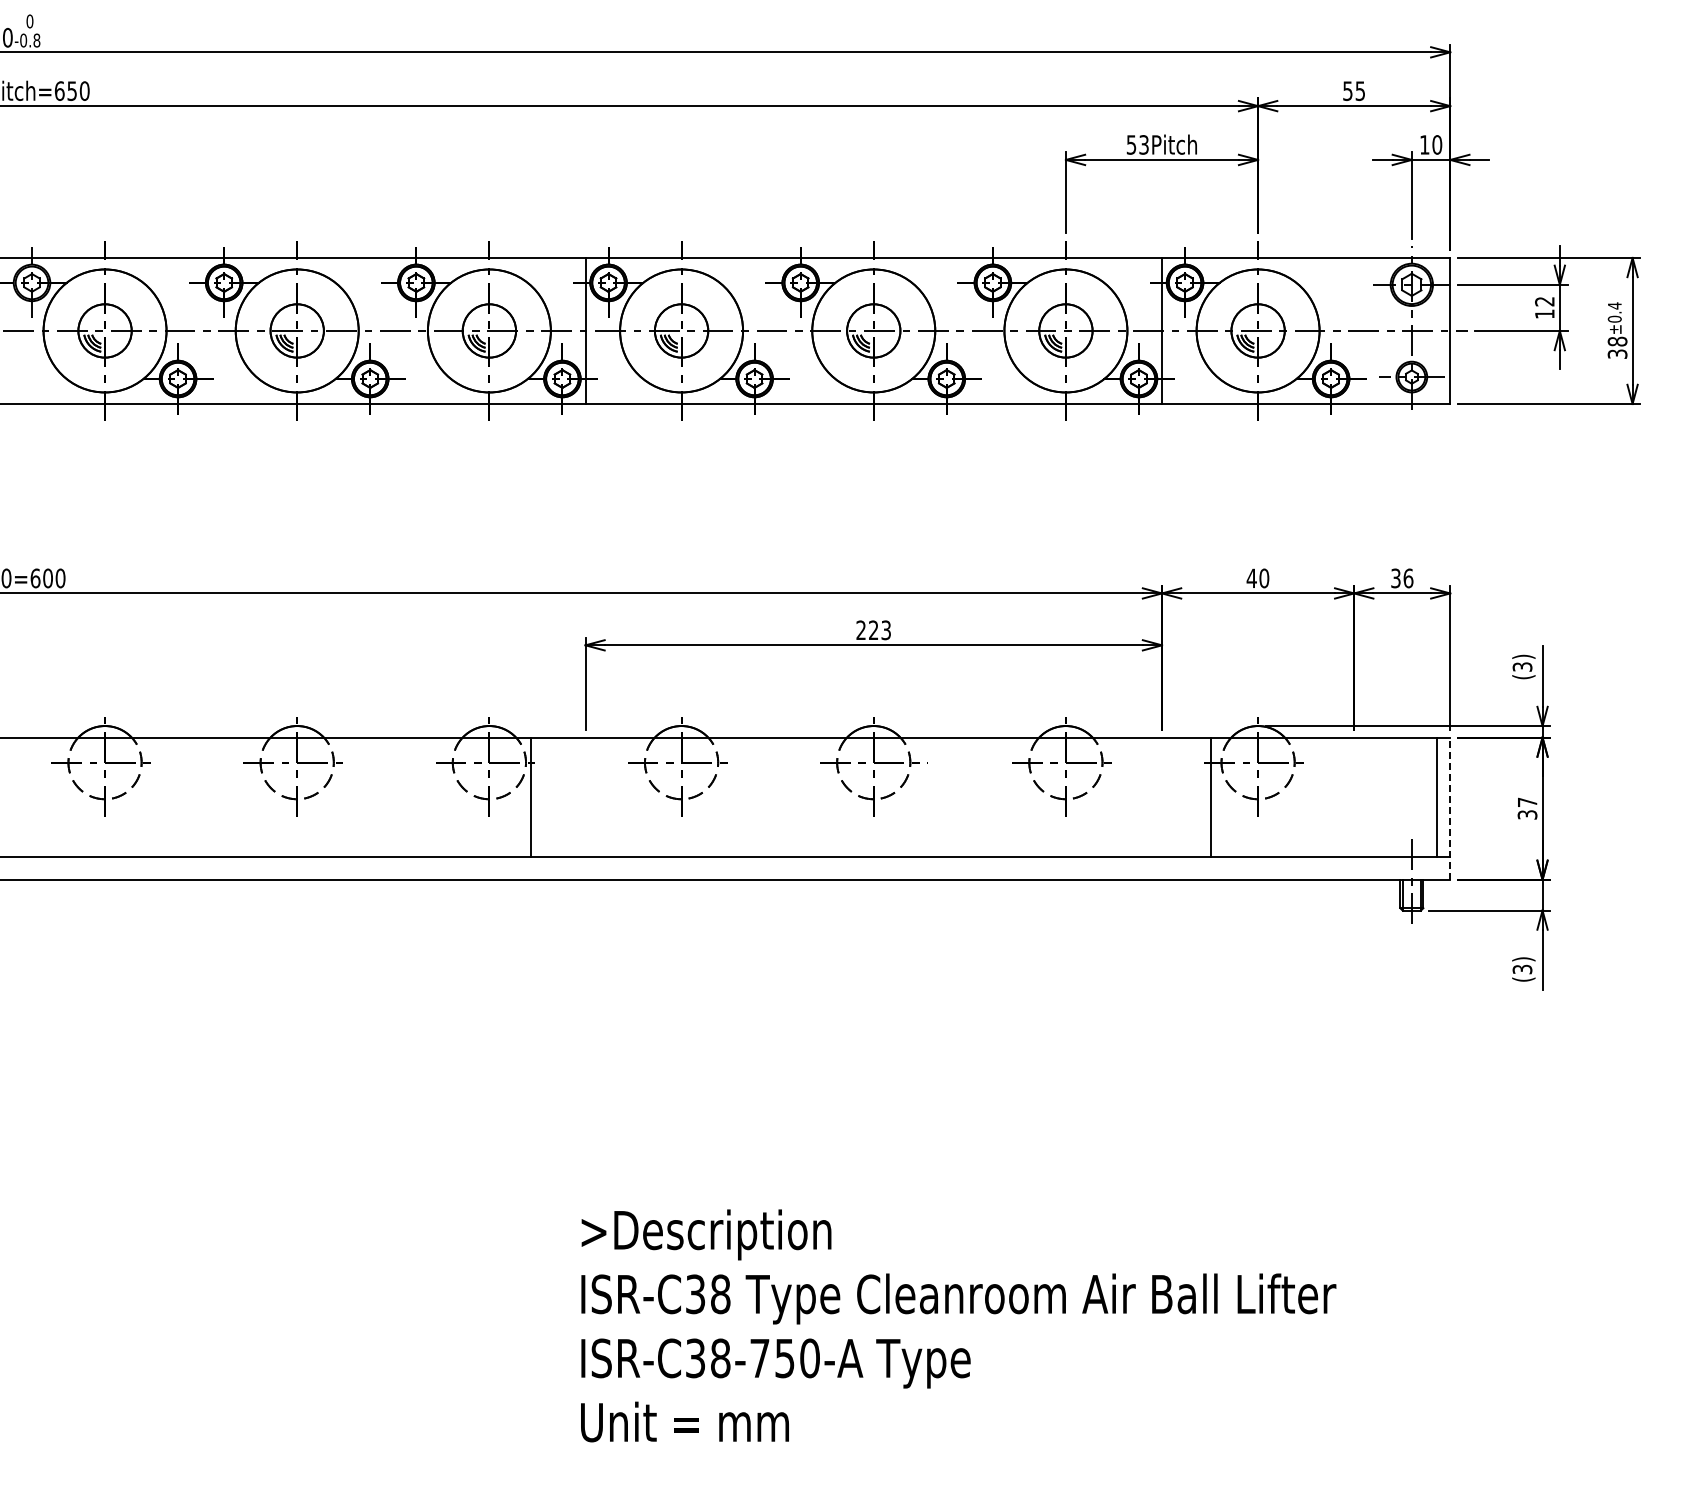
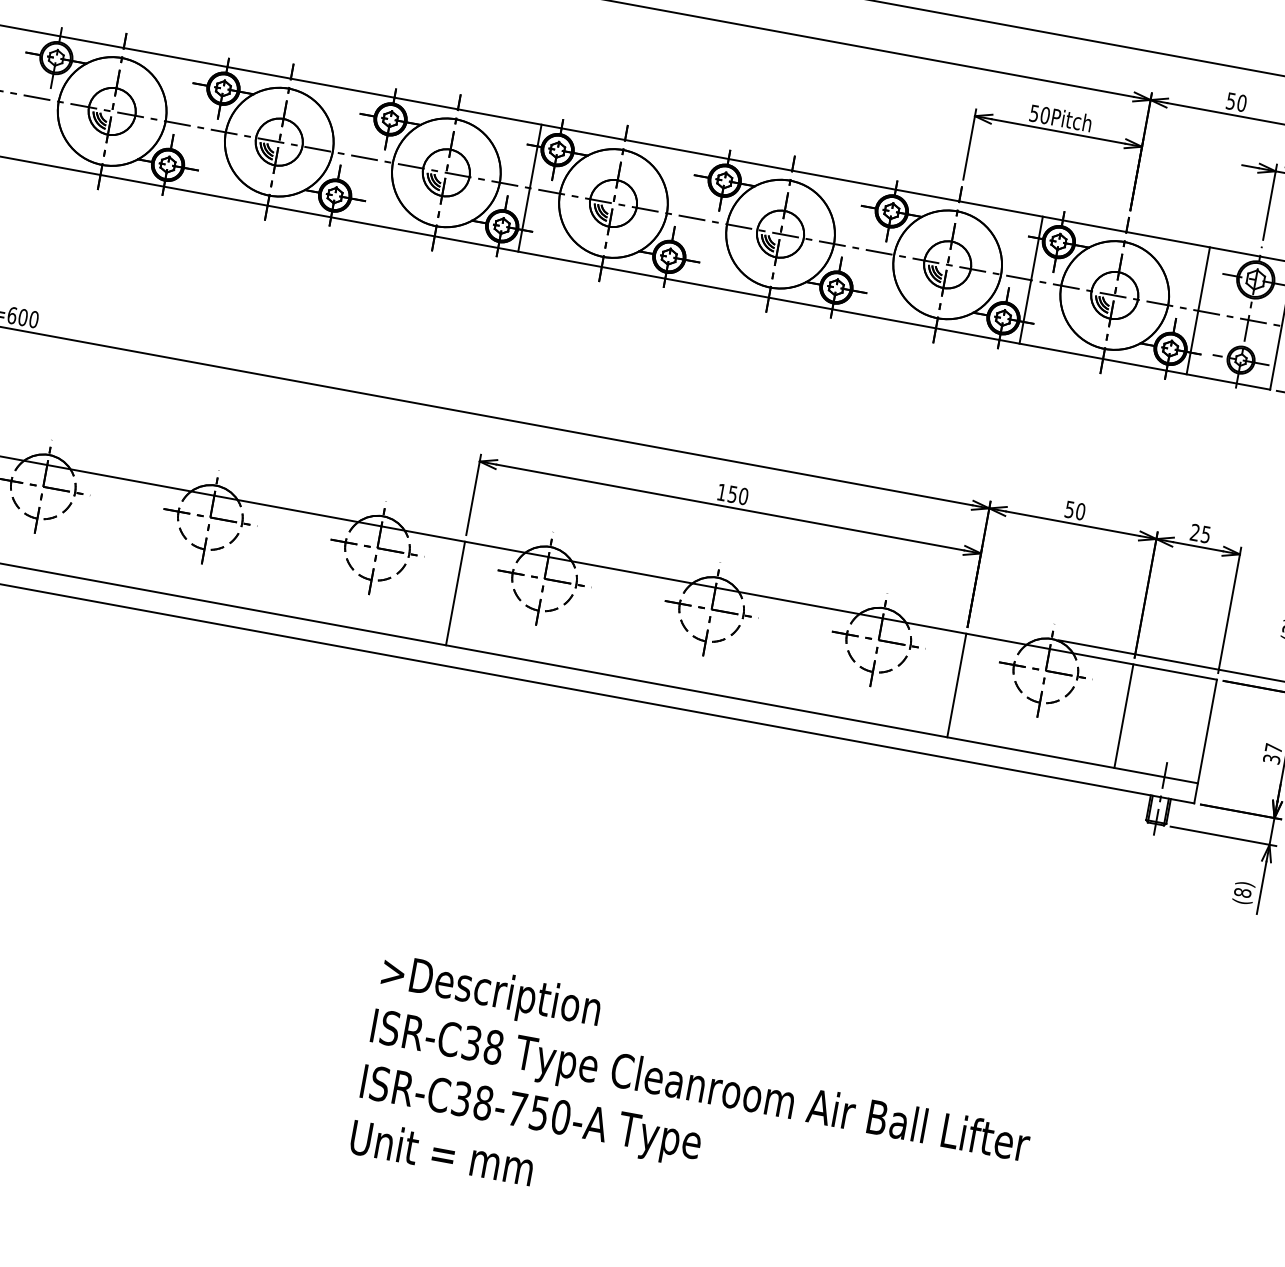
text: (1360, 90) -> (1242, 102), 55 -> 50
text: (1143, 144) -> (1044, 115), 53Pitch -> 50Pitch
line: (1354, 330) -> (1198, 310), added
text: (1251, 578) -> (1069, 509), 40 -> 50
text: (1402, 578) -> (1200, 533), 36 -> 25
text: (873, 630) -> (732, 494), 223 -> 150
line: (530, 796) -> (455, 592), moved
line: (1211, 796) -> (957, 685), moved
line: (1437, 796) -> (1124, 715), moved
line: (1450, 808) -> (1205, 741), dashed -> solid
text: (1522, 969) -> (1242, 892), (3) -> (8)

